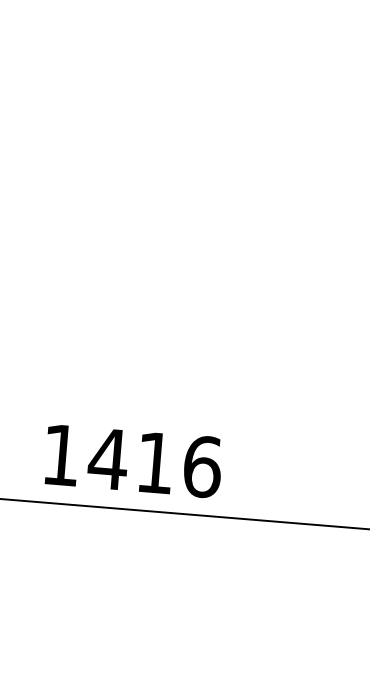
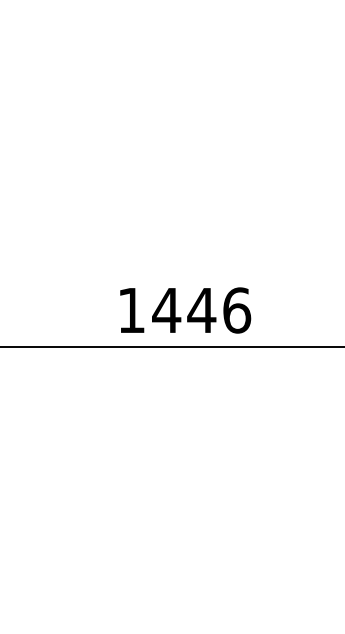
text: (154, 462) -> (201, 310), 1416 -> 1446

